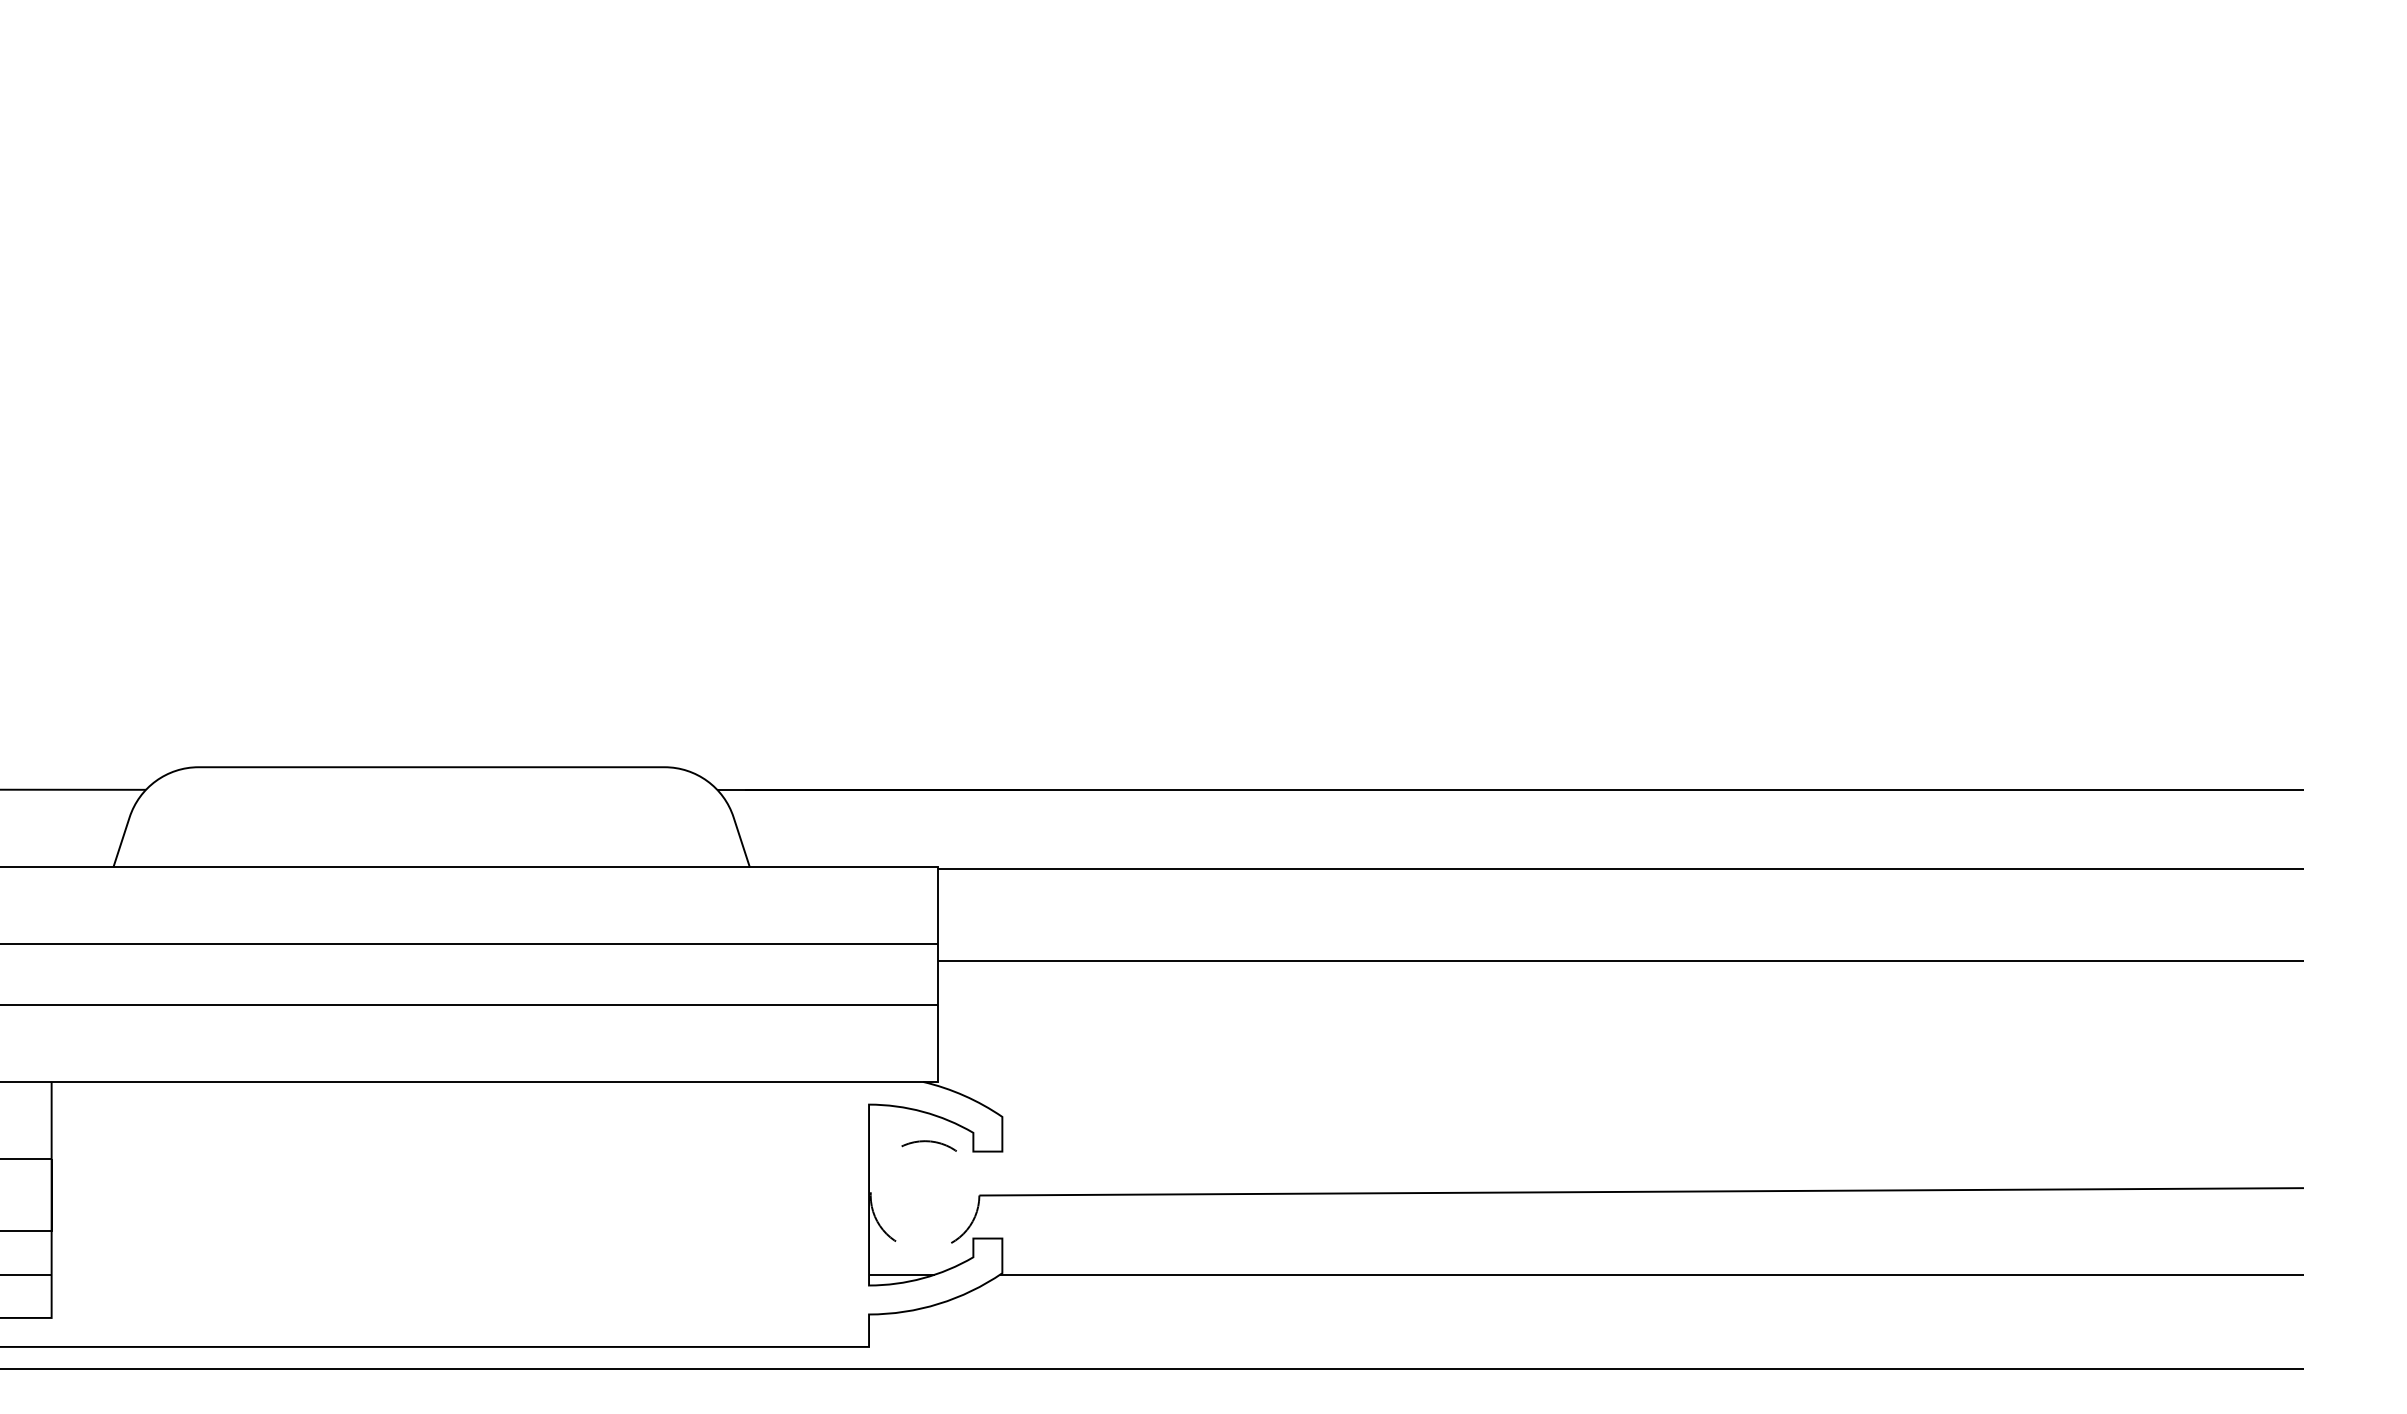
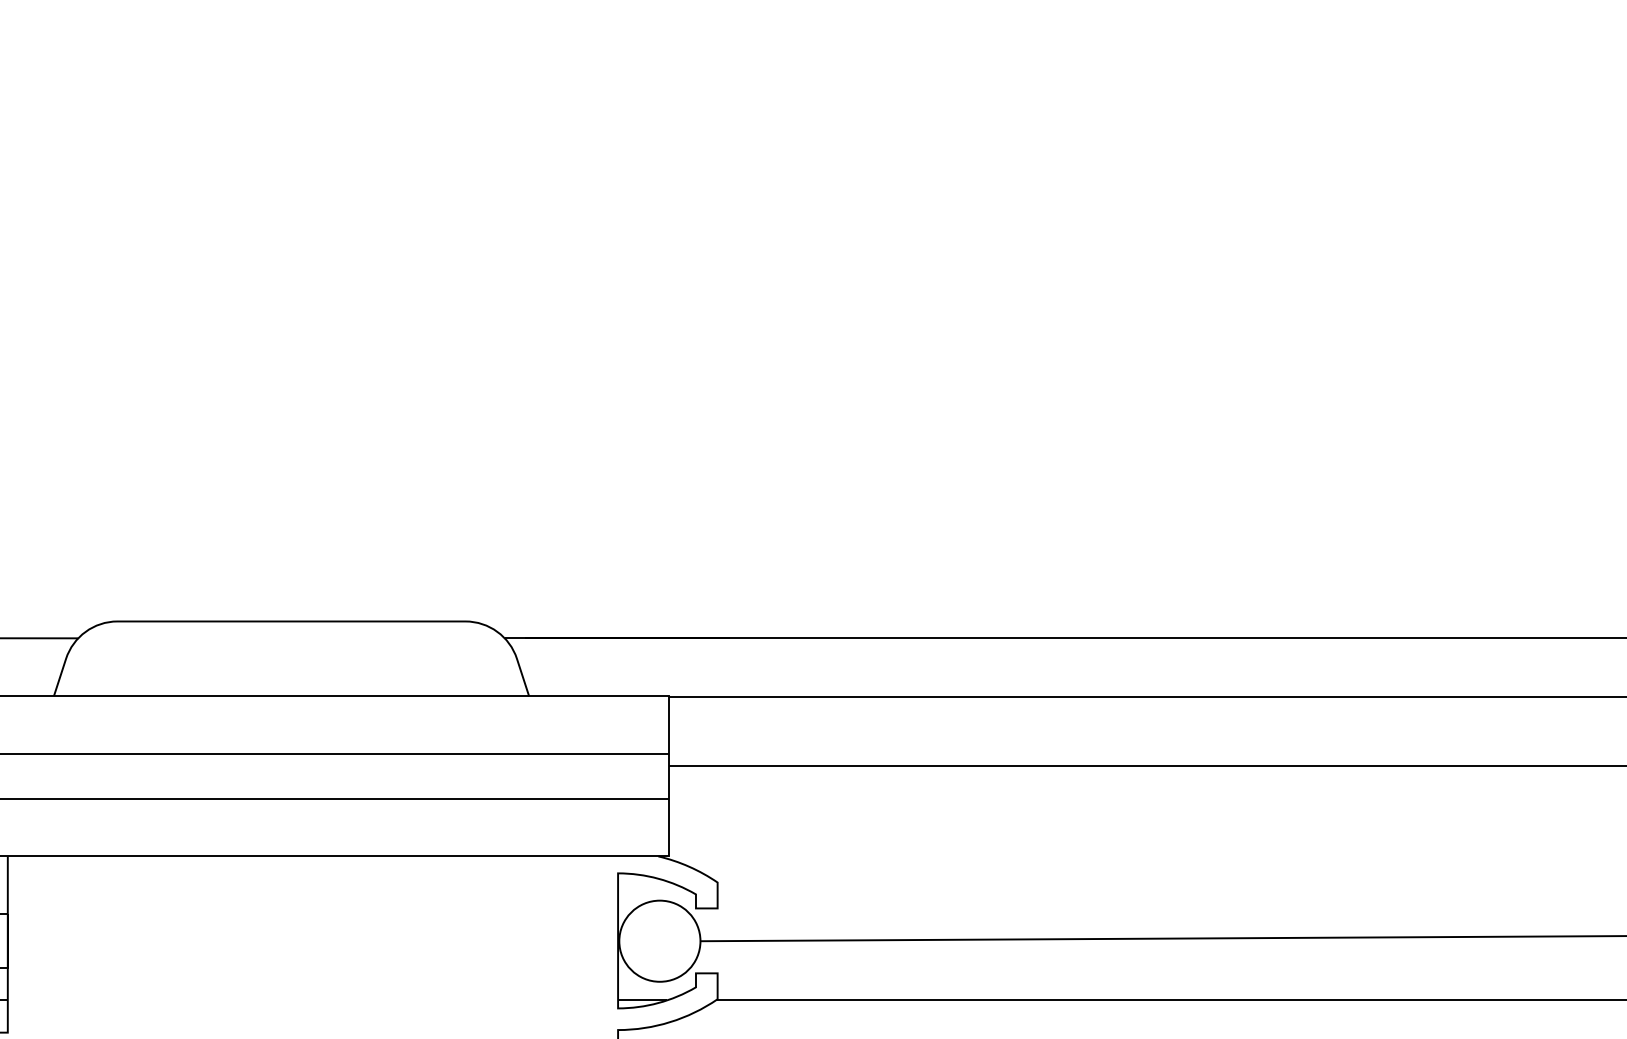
circle: (924, 1195) -> (659, 941), dashed -> solid

